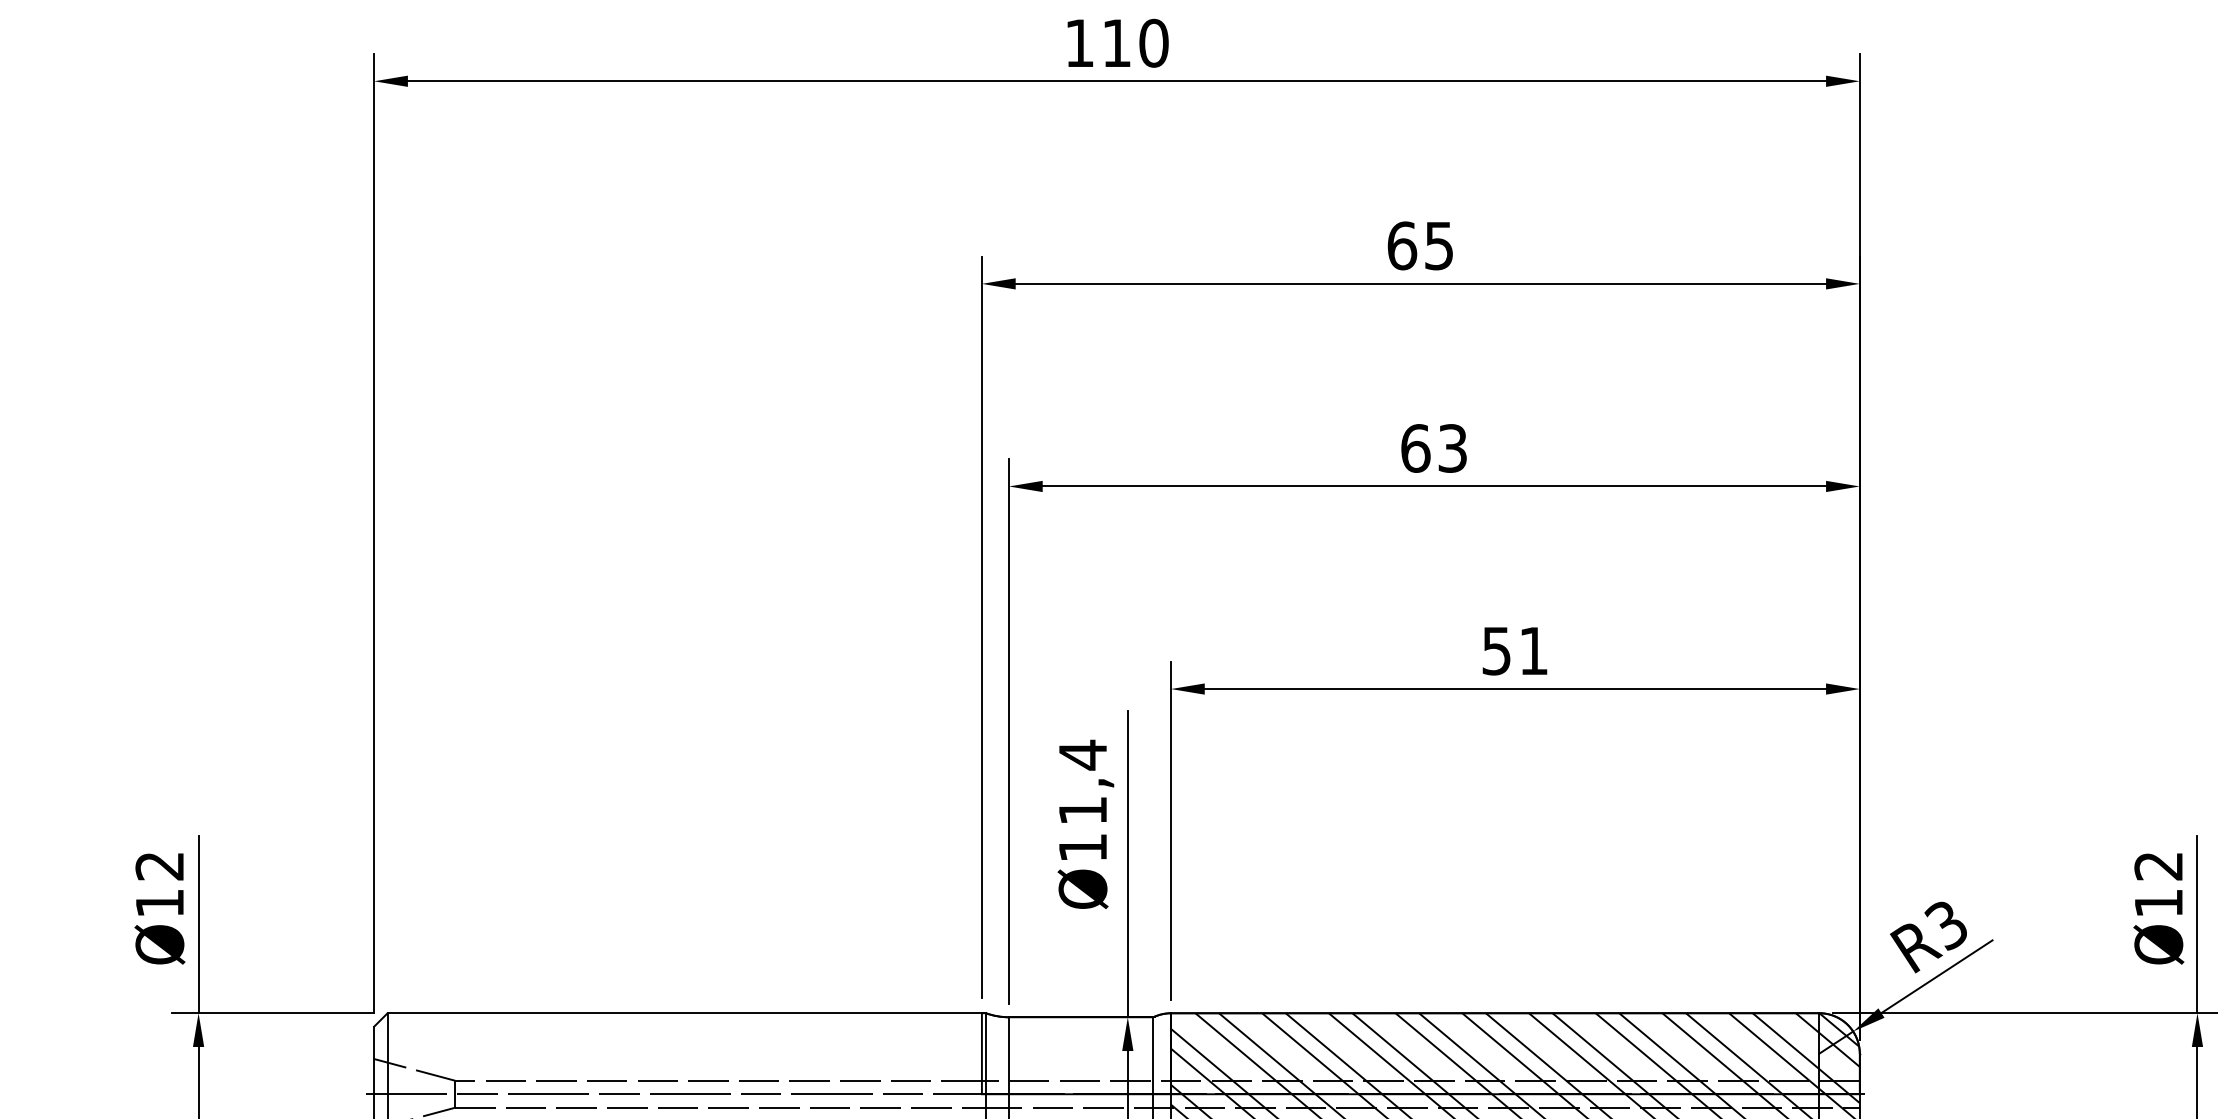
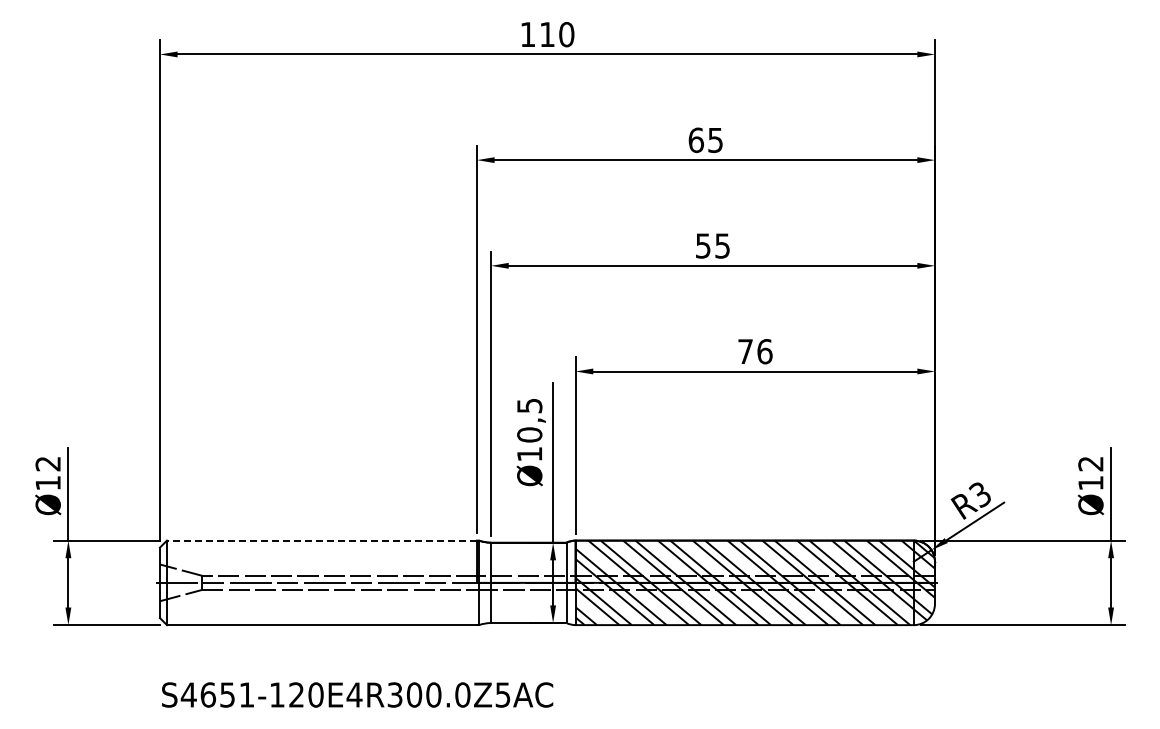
text: (1433, 447) -> (712, 245), 63 -> 55
text: (1515, 650) -> (755, 351), 51 -> 76
text: (1082, 782) -> (529, 420), Ø11,4 -> Ø10,5
line: (685, 1013) -> (322, 540), solid -> dashed

